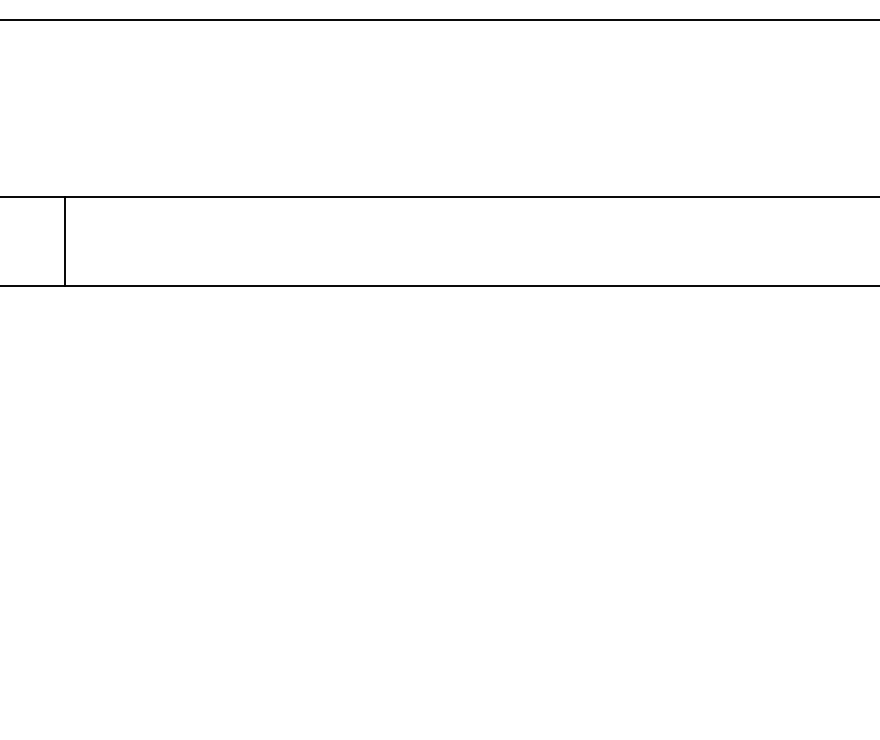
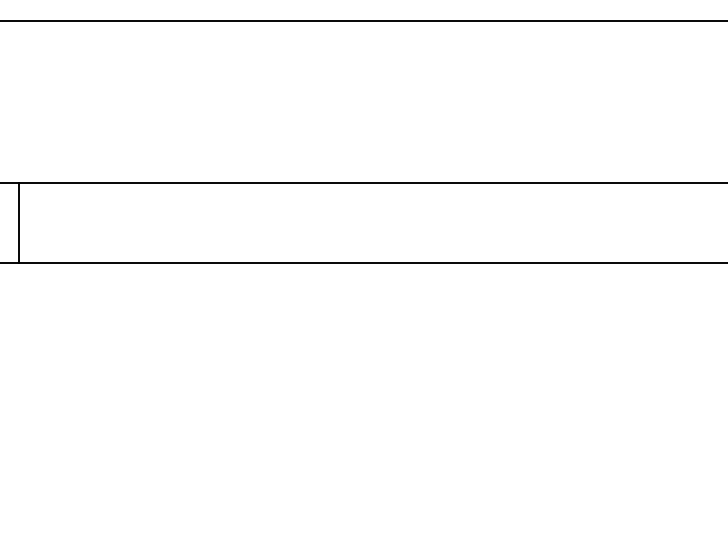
line: (64, 241) -> (19, 222), moved

